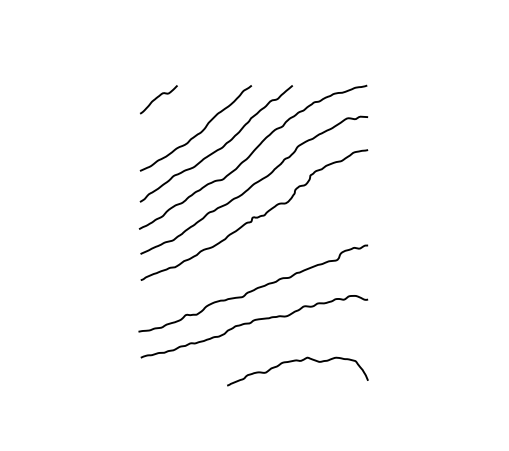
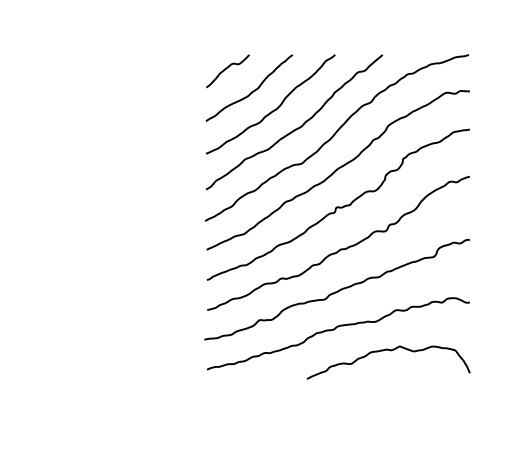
curve: (178, 117) -> (250, 91), added
curve: (257, 252) -> (341, 247), added
curve: (297, 361) -> (388, 350), moved

